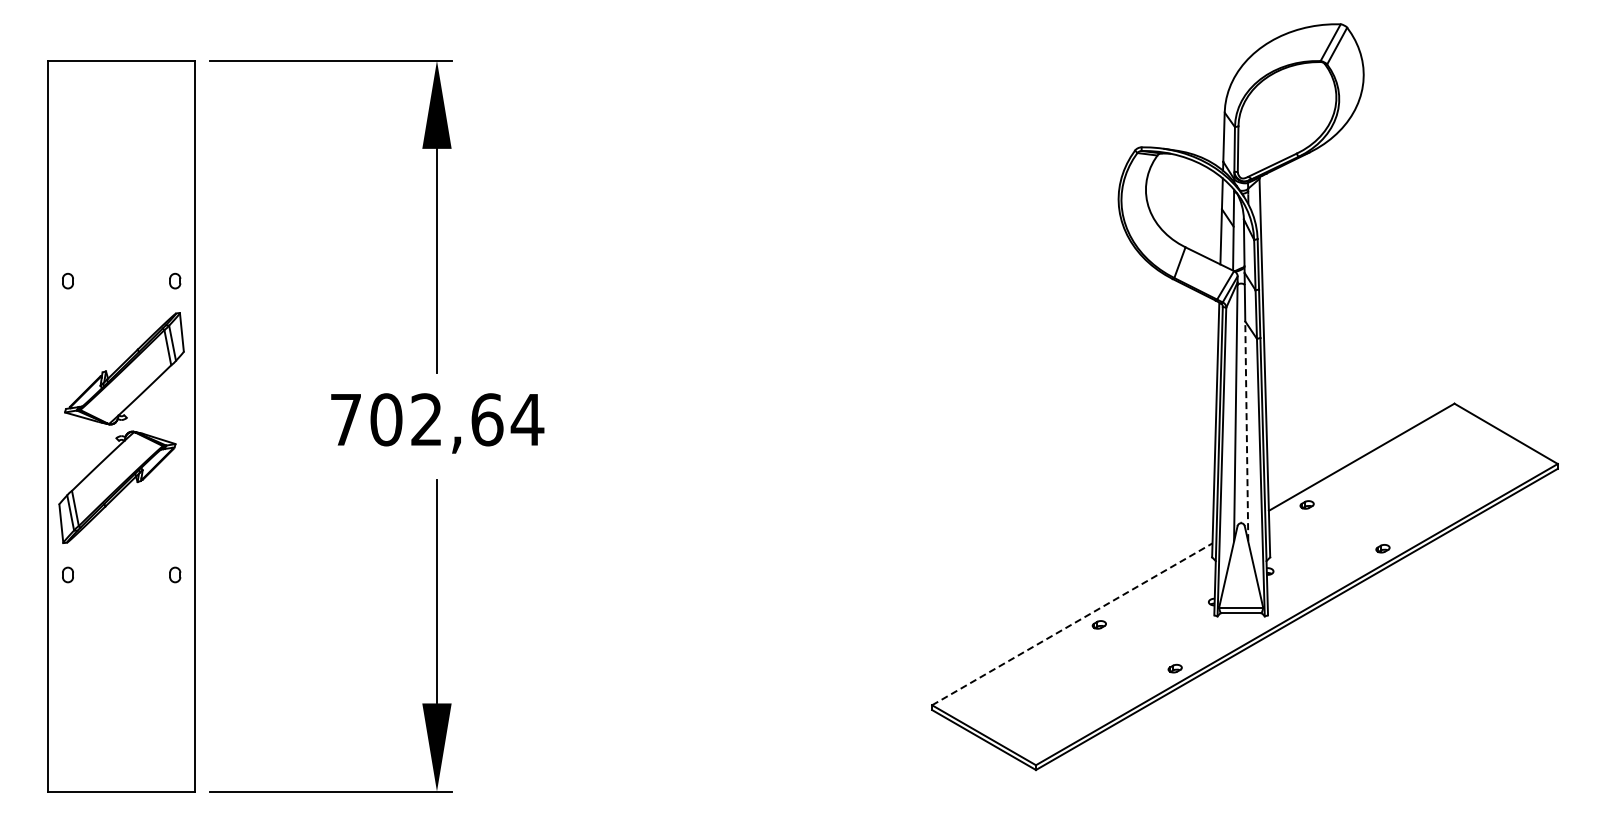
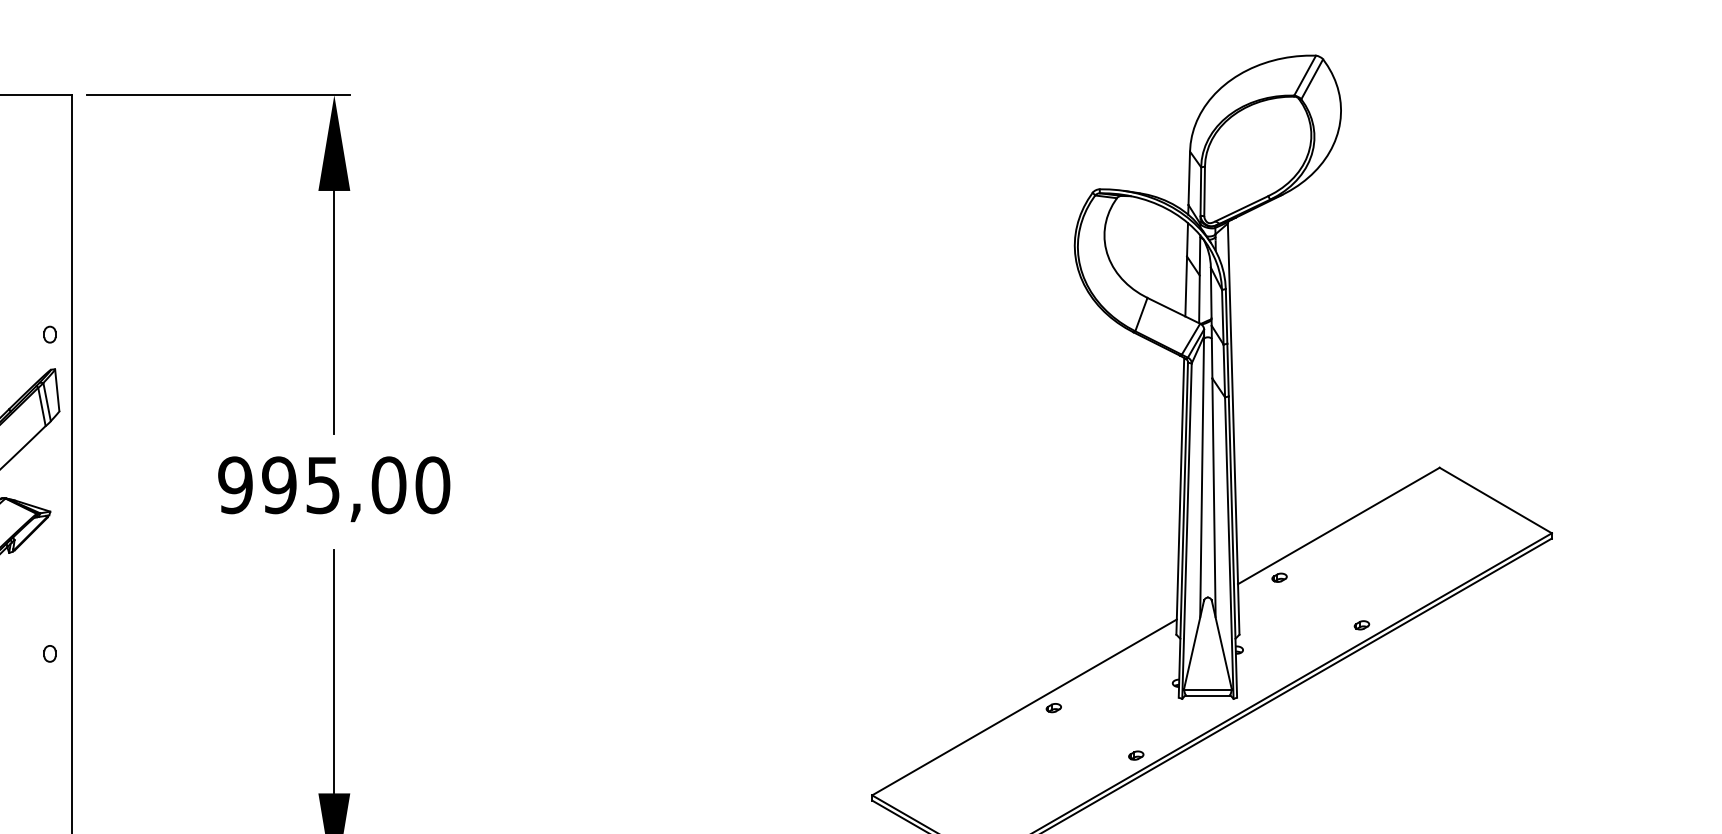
text: (437, 419) -> (334, 484), 702,64 -> 995,00
line: (1246, 431) -> (1213, 497), dashed -> solid
line: (1072, 624) -> (1024, 707), dashed -> solid

